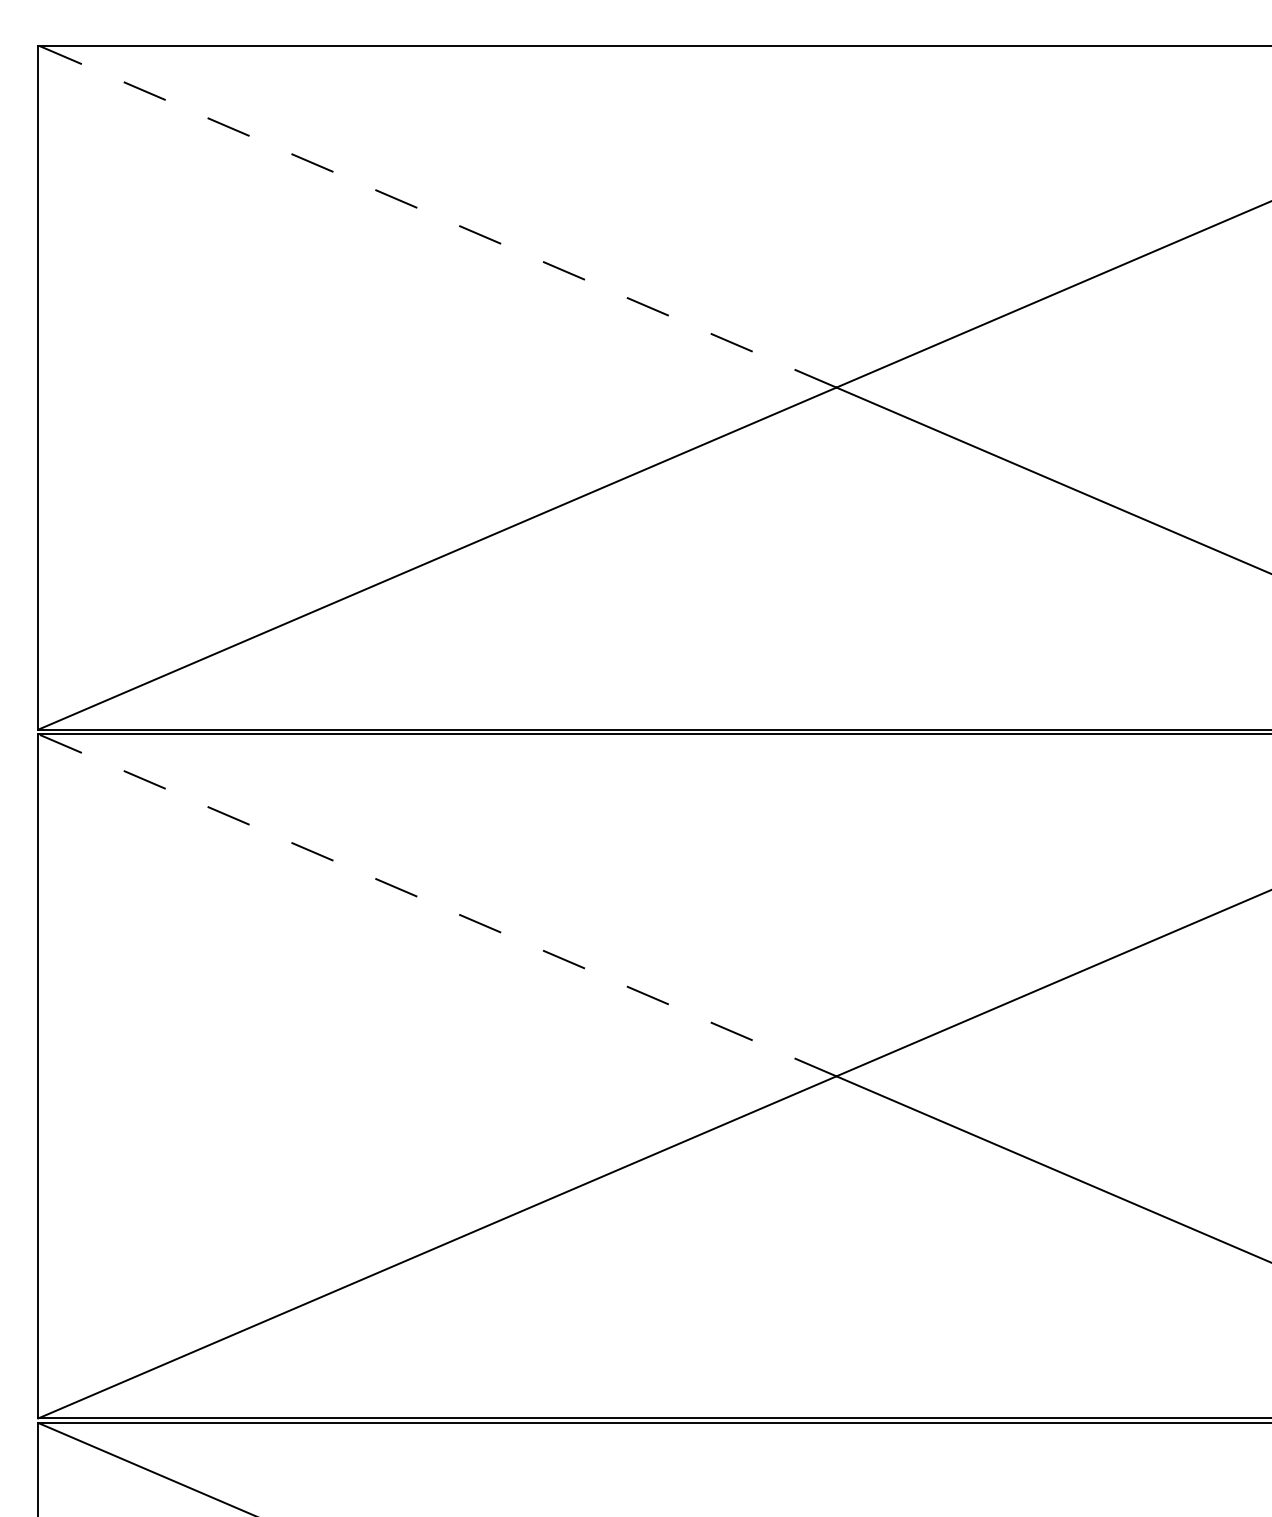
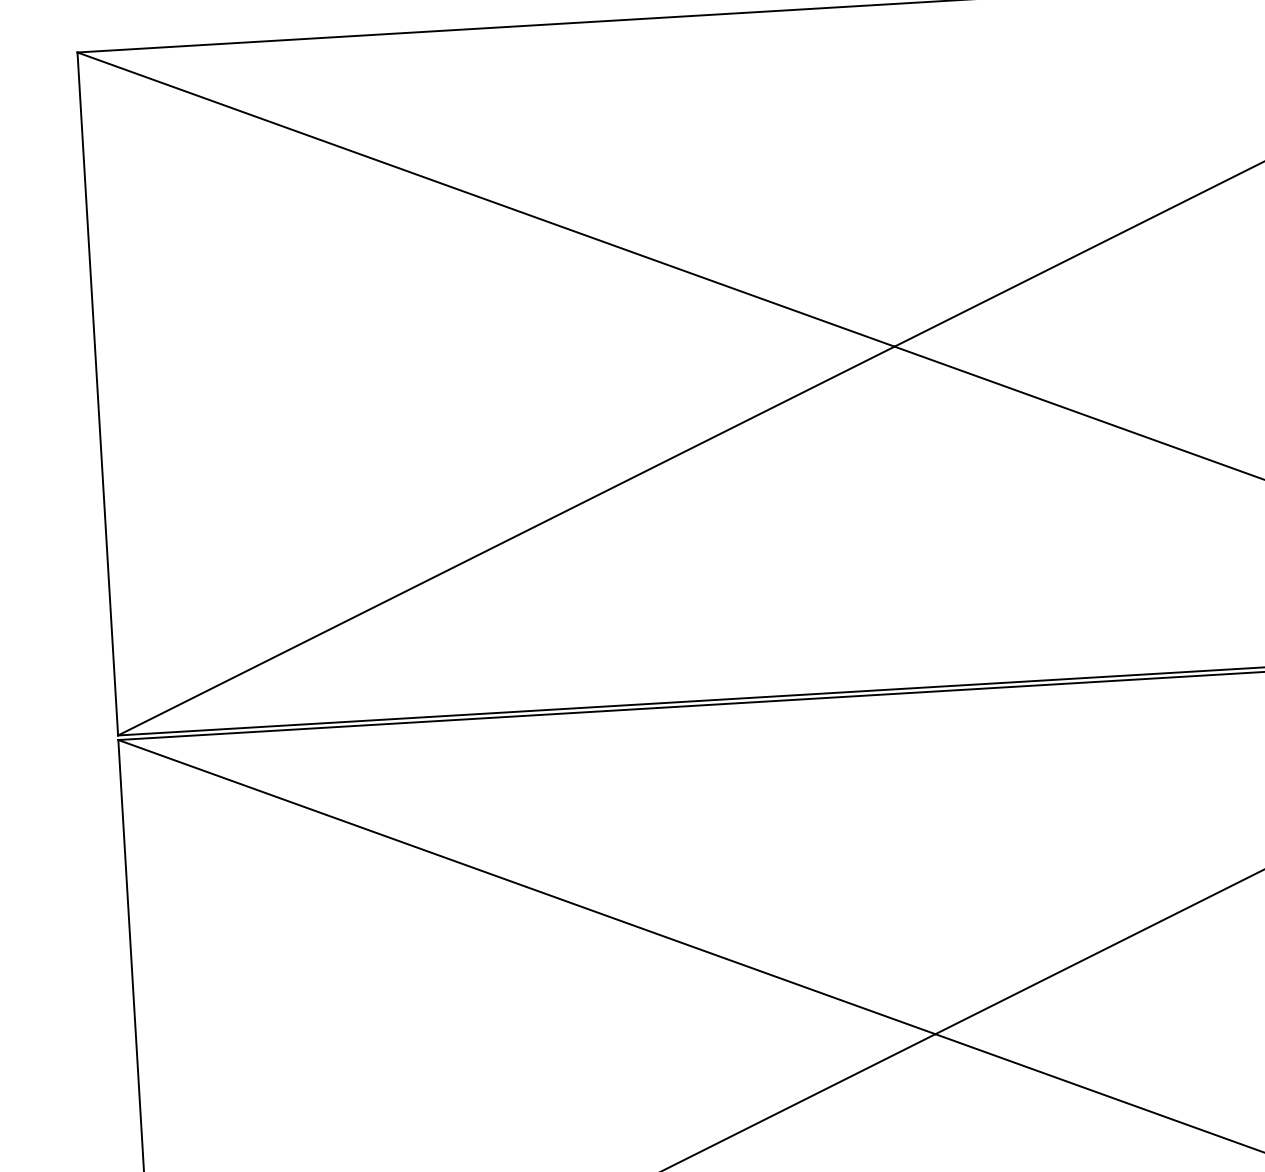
line: (436, 216) -> (485, 199), dashed -> solid
line: (436, 905) -> (526, 887), dashed -> solid

